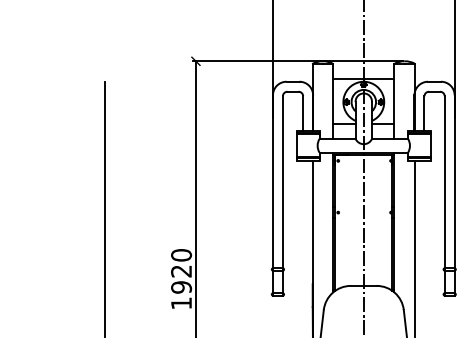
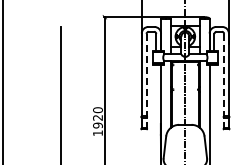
line: (282, 195) -> (146, 81), solid -> dashed
line: (445, 195) -> (224, 81), solid -> dashed

